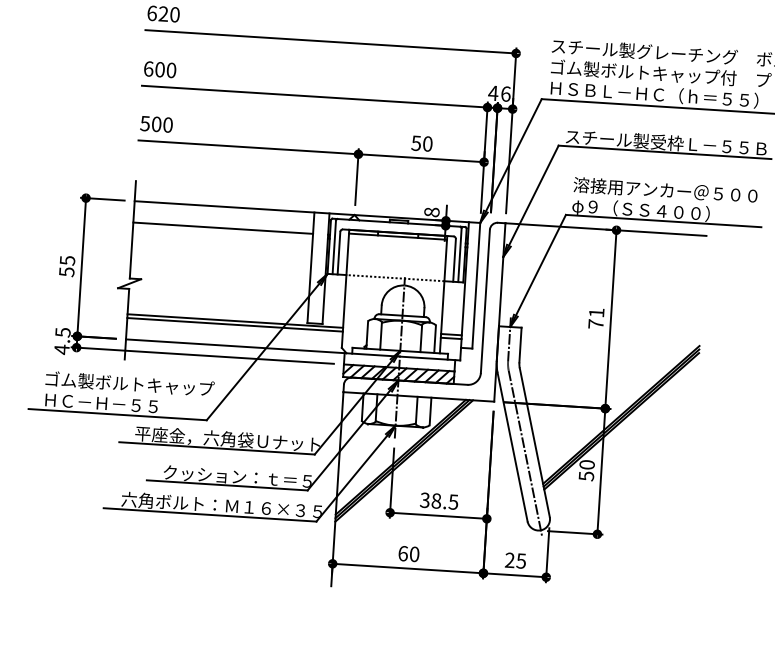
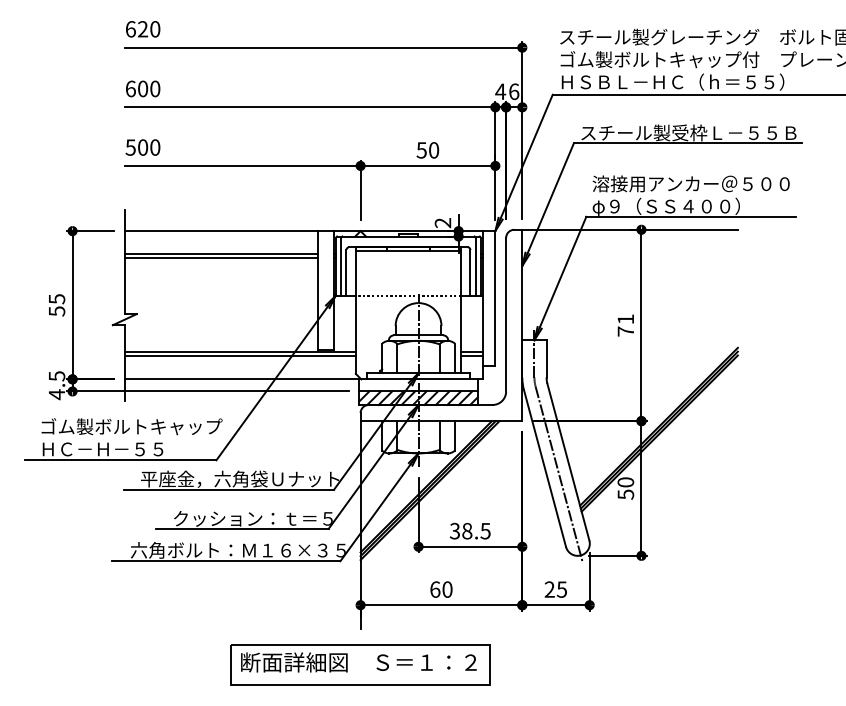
text: (431, 212) -> (442, 223), 8 -> 2
line: (222, 232) -> (220, 258), added
part: (329, 619) -> (360, 664), added

